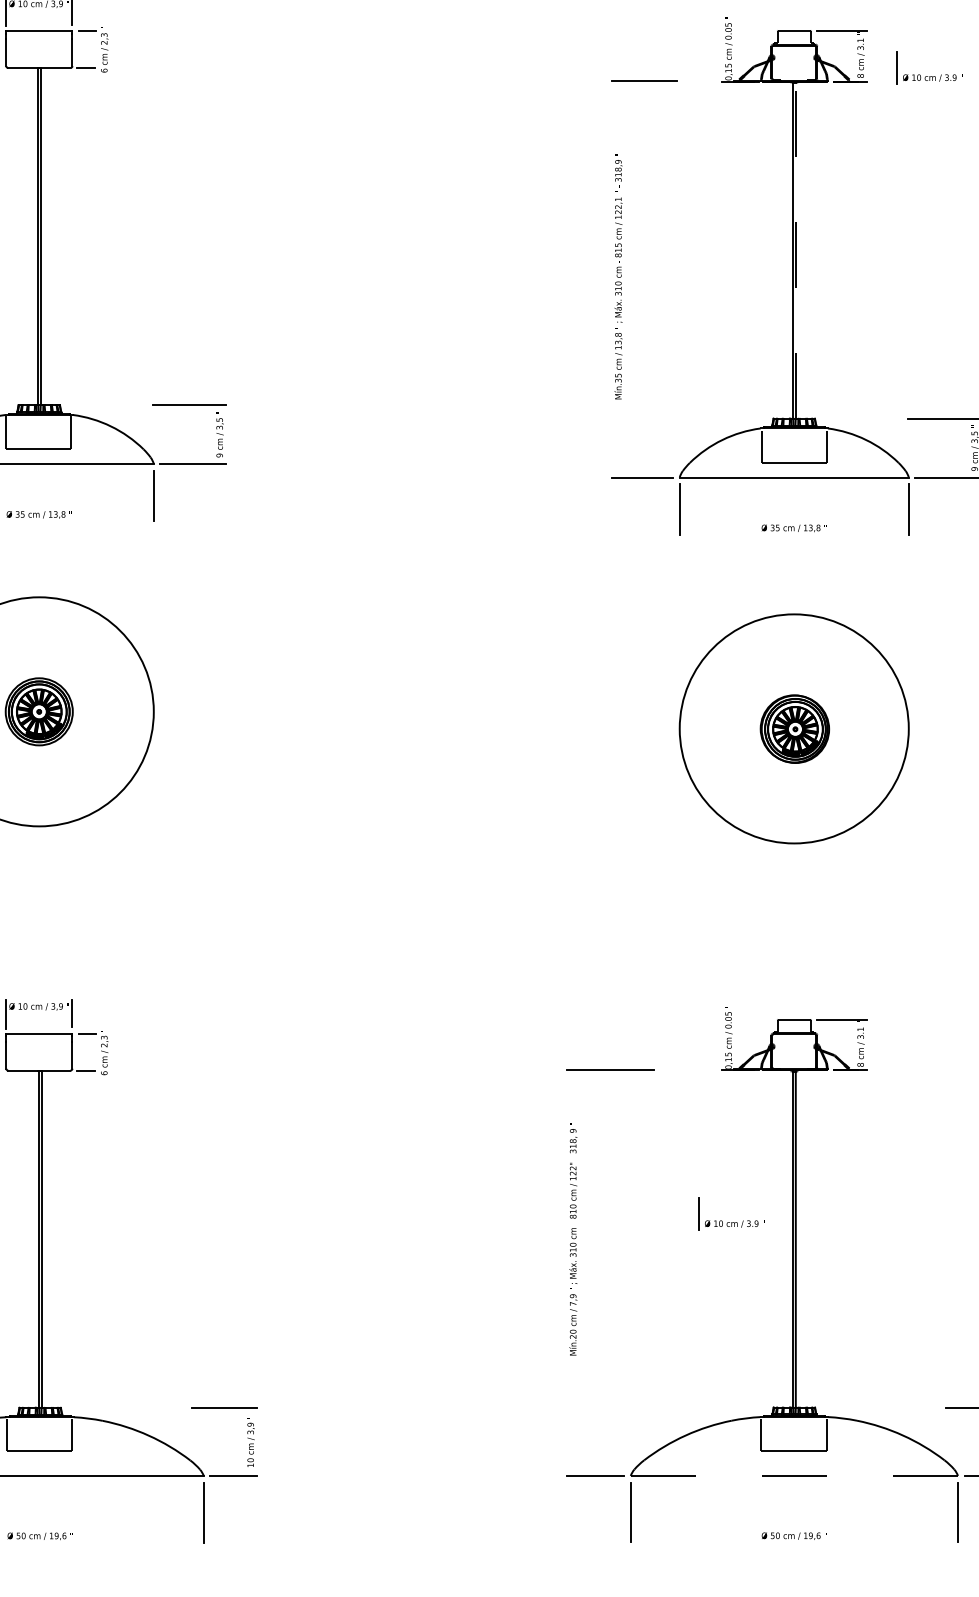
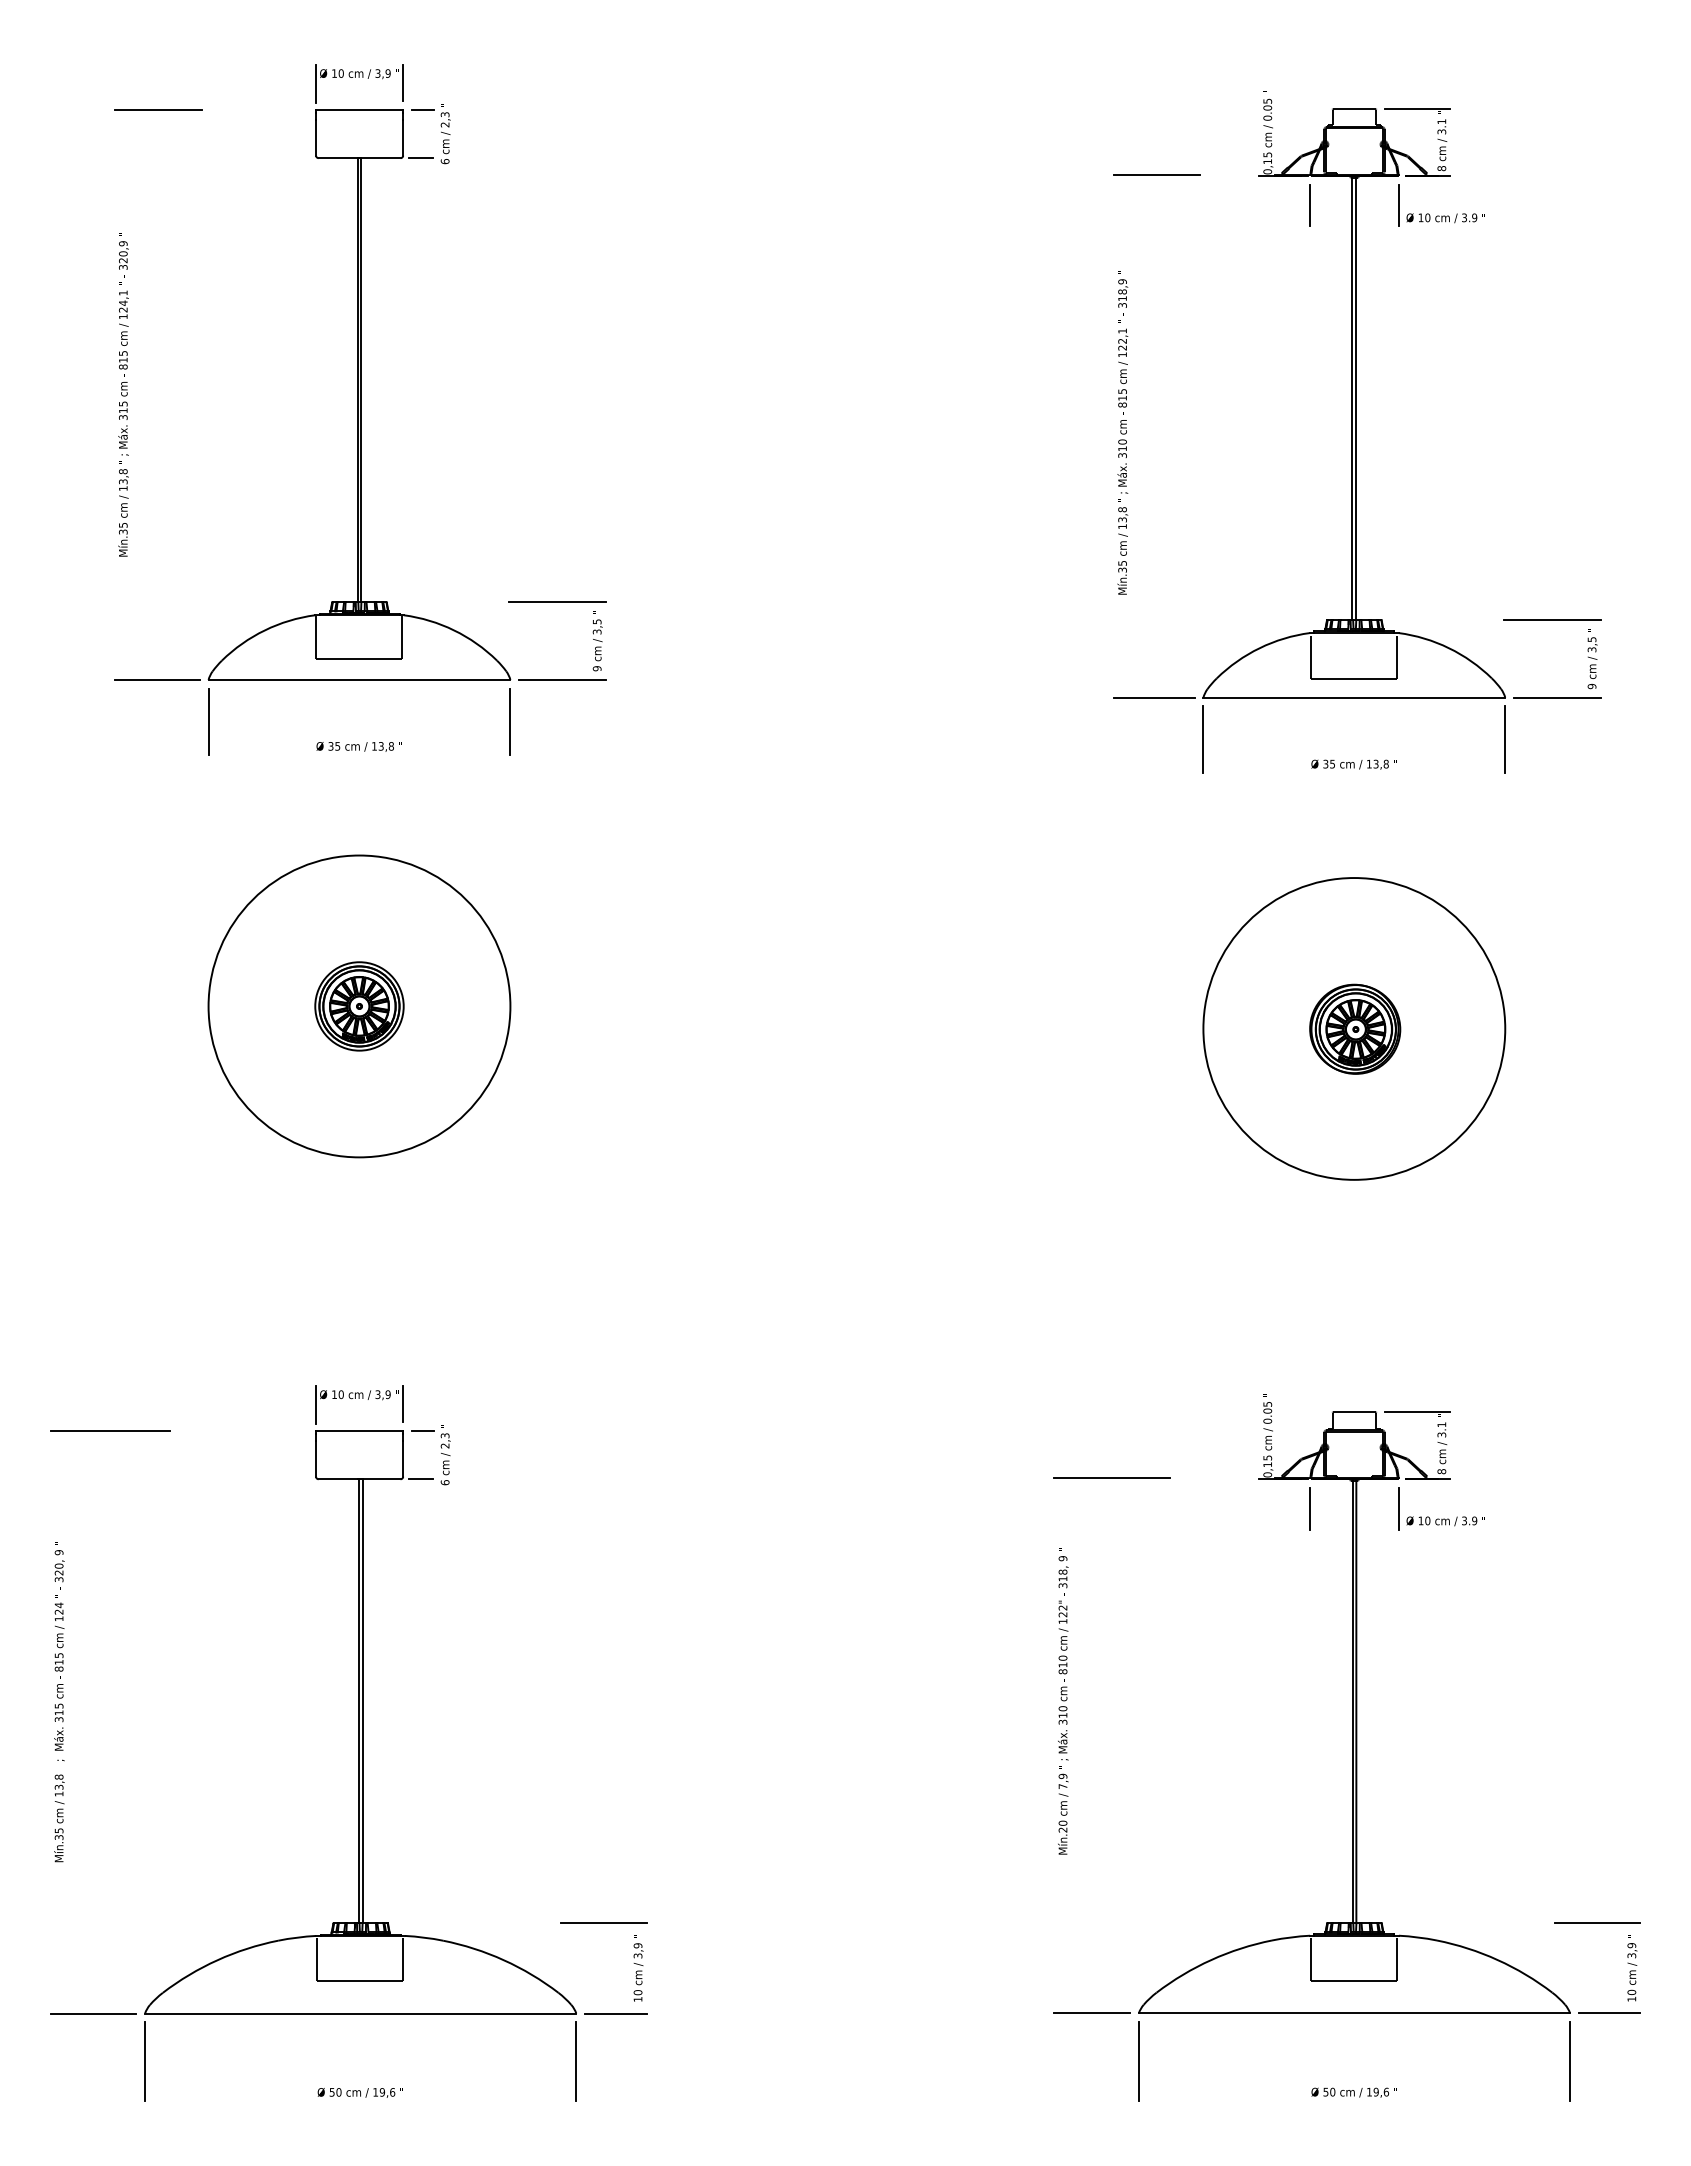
part: (929, 75) -> (1441, 215), moved
line: (760, 104) -> (1309, 205), added
line: (795, 250) -> (1356, 398), dashed -> solid
line: (760, 1092) -> (1309, 1508), added
part: (731, 1221) -> (1441, 1518), moved
line: (794, 1476) -> (1354, 2013), dashed -> solid

